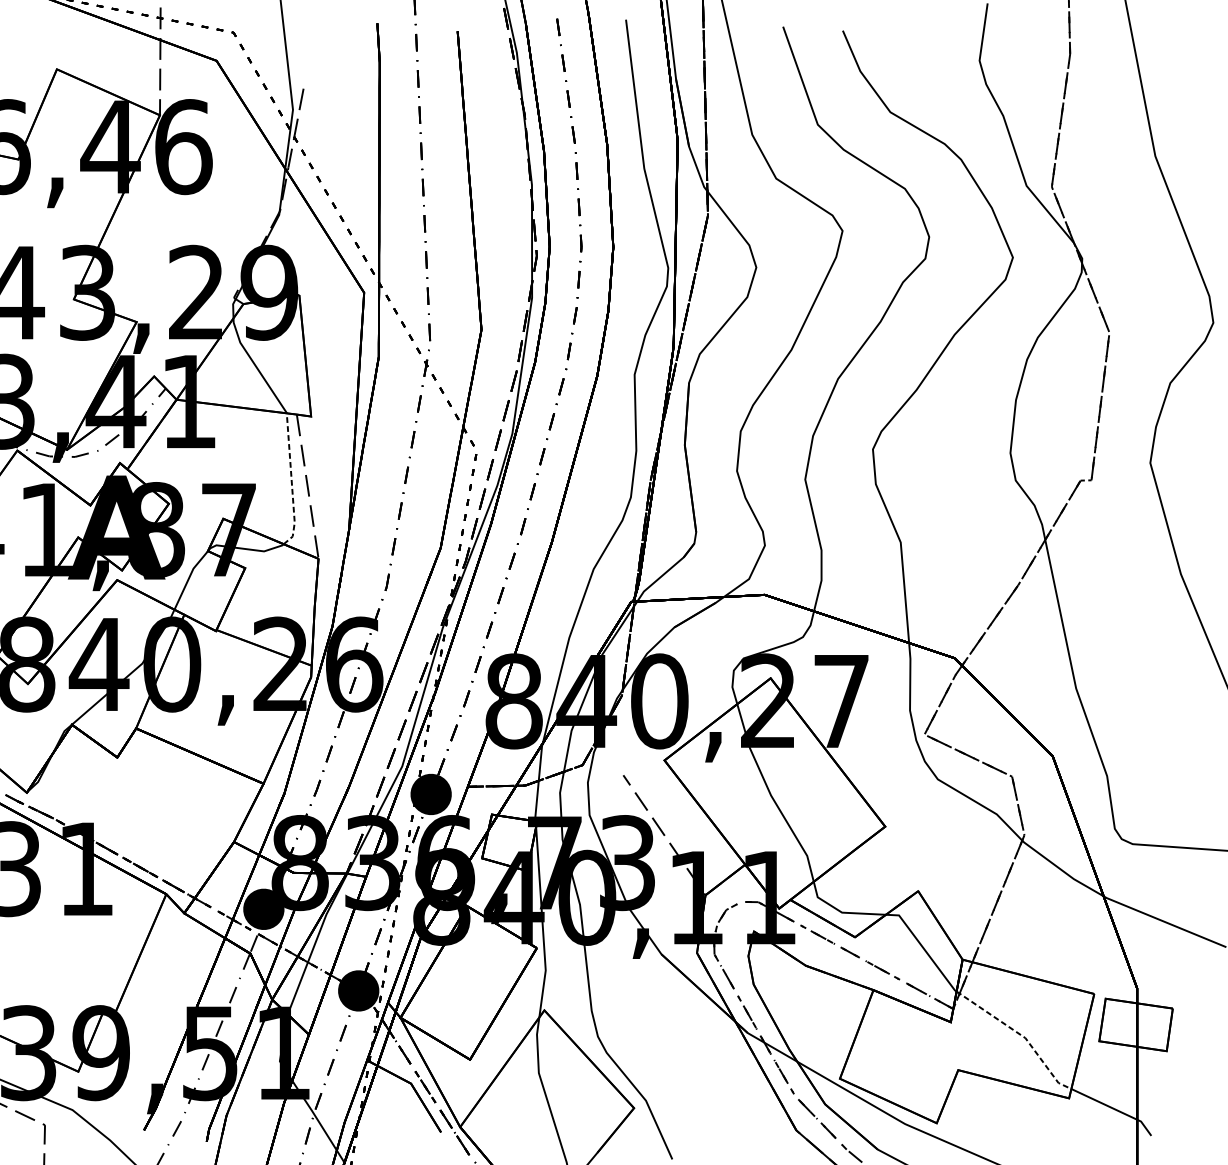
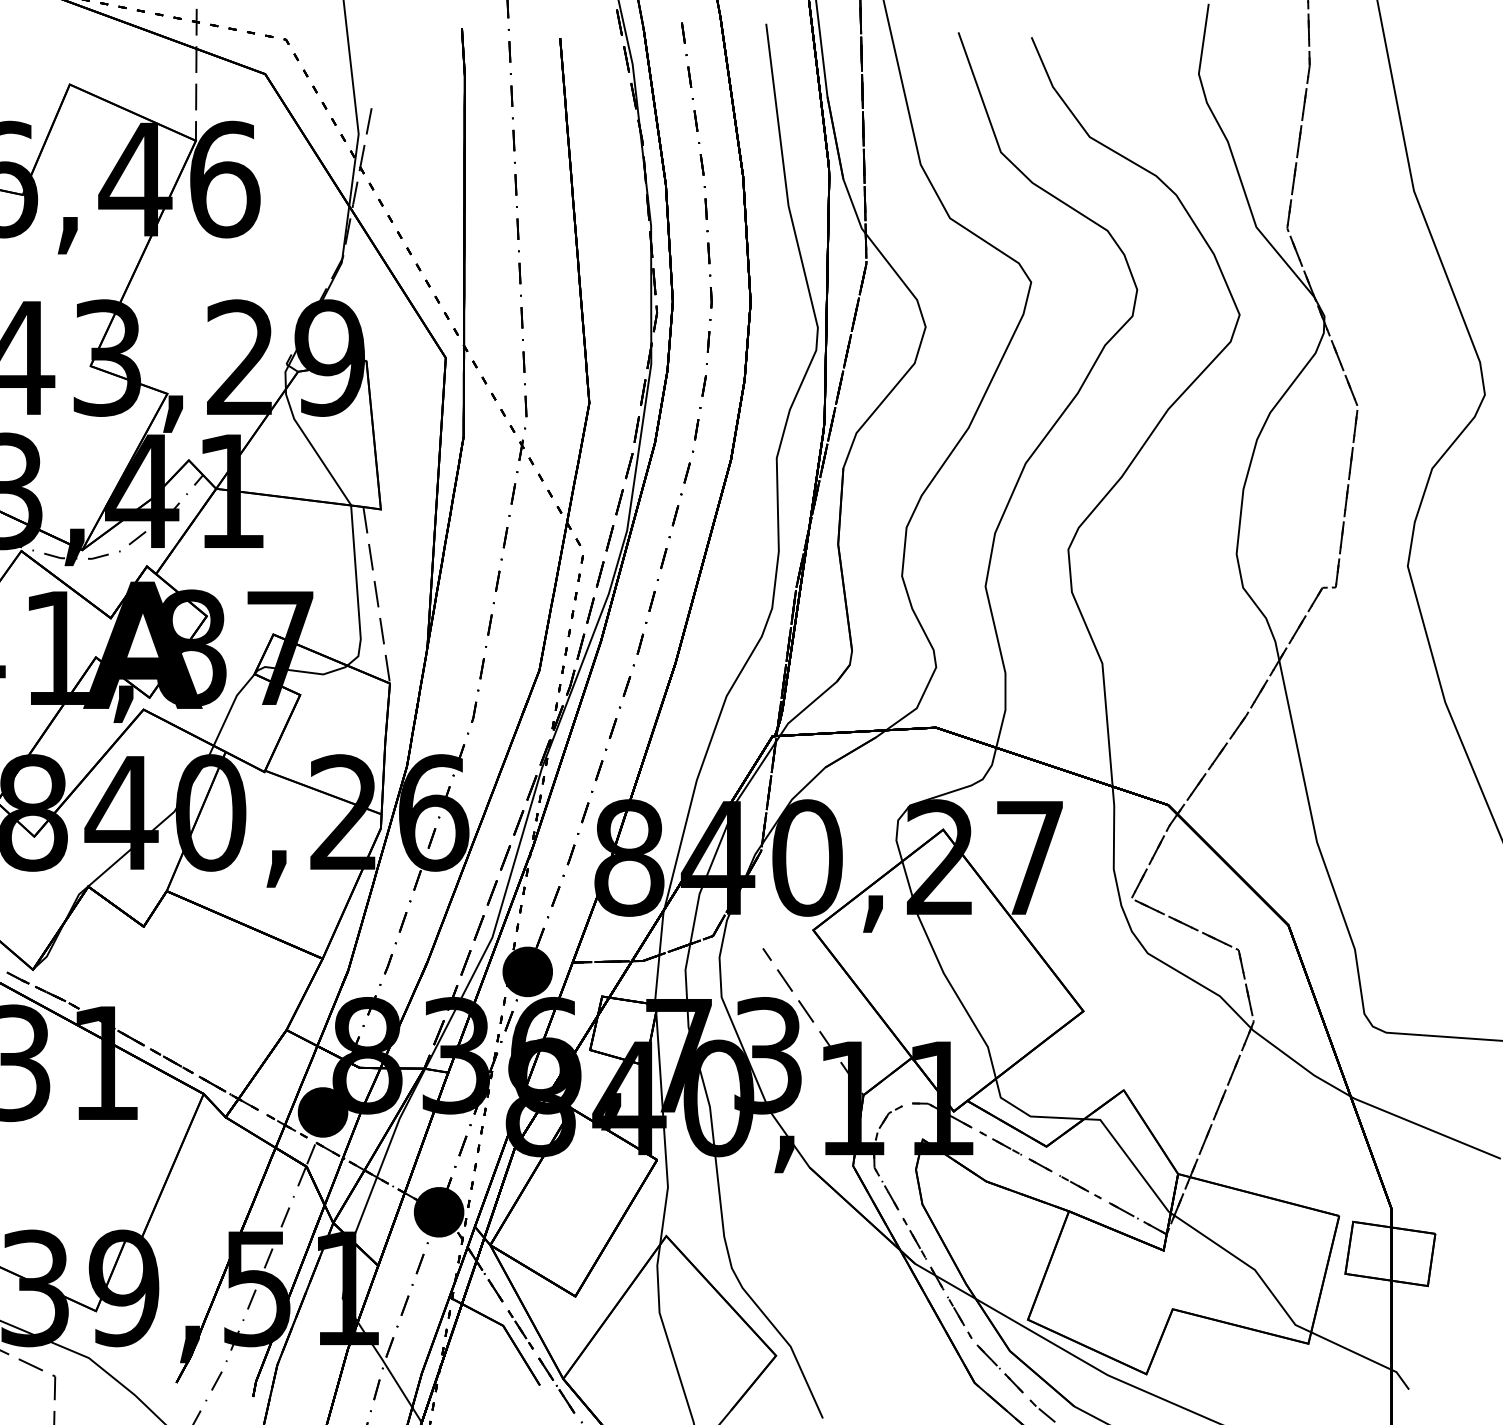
line: (292, 481) -> (357, 589), dashed -> solid
line: (1021, 1035) -> (1250, 1266), dashed -> solid

